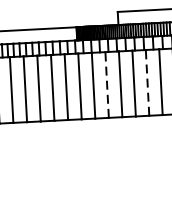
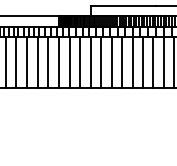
line: (147, 82) -> (111, 62), dashed -> solid
line: (107, 84) -> (80, 62), dashed -> solid

